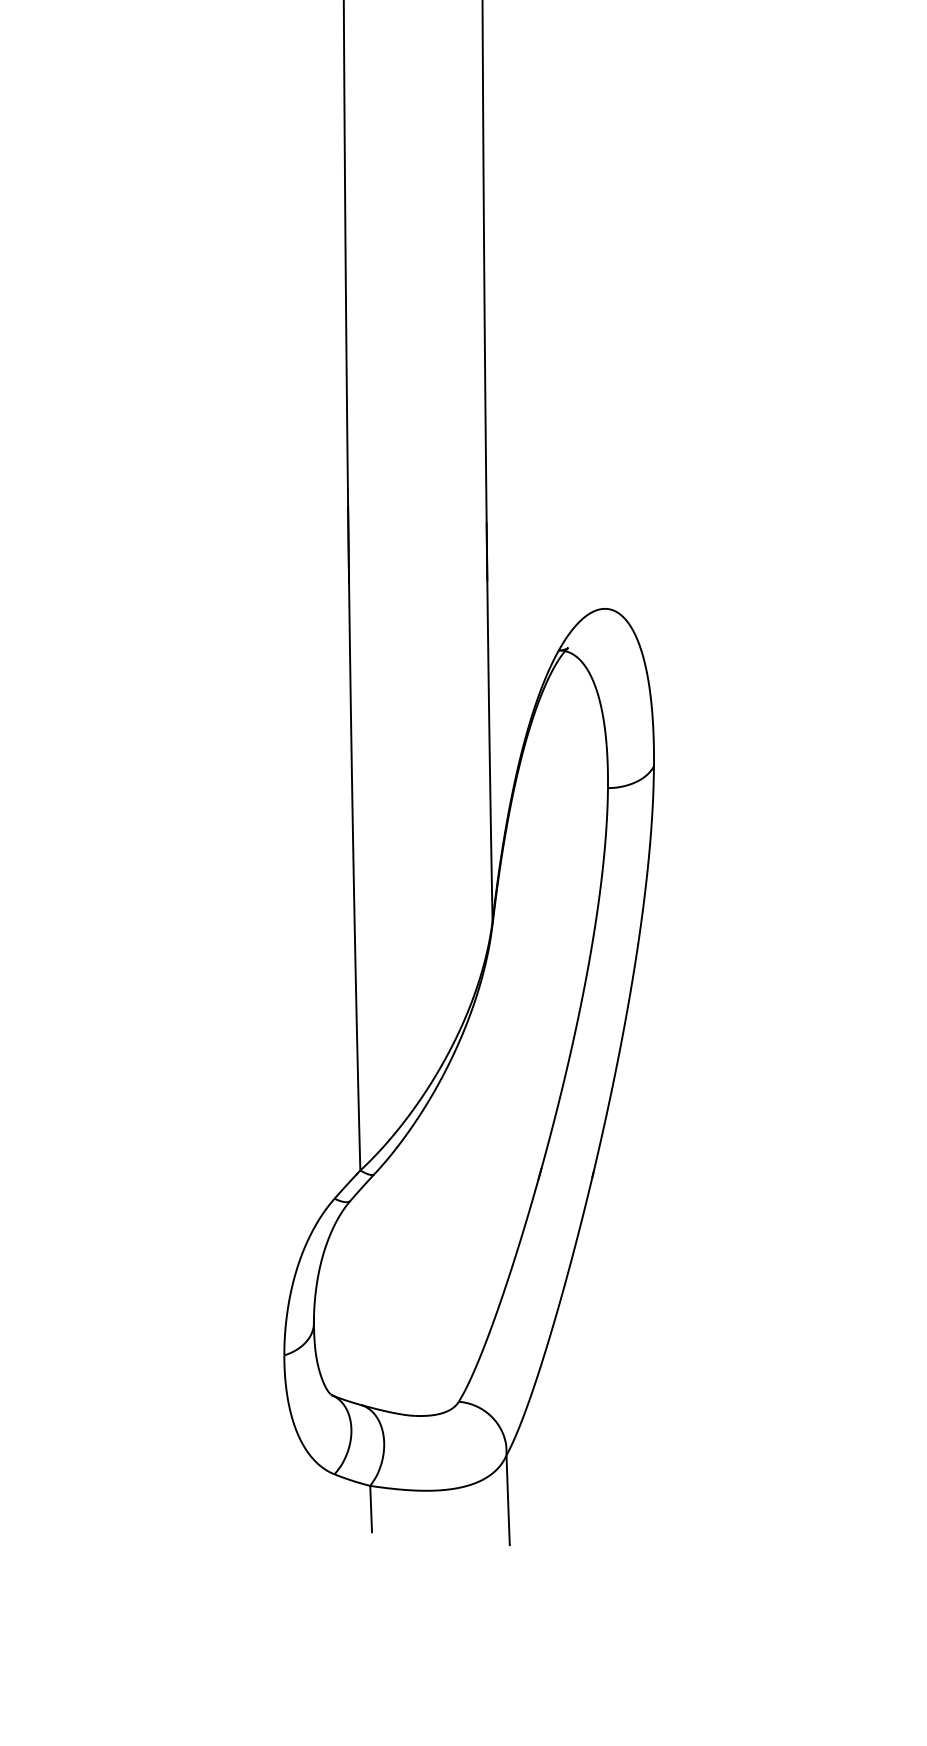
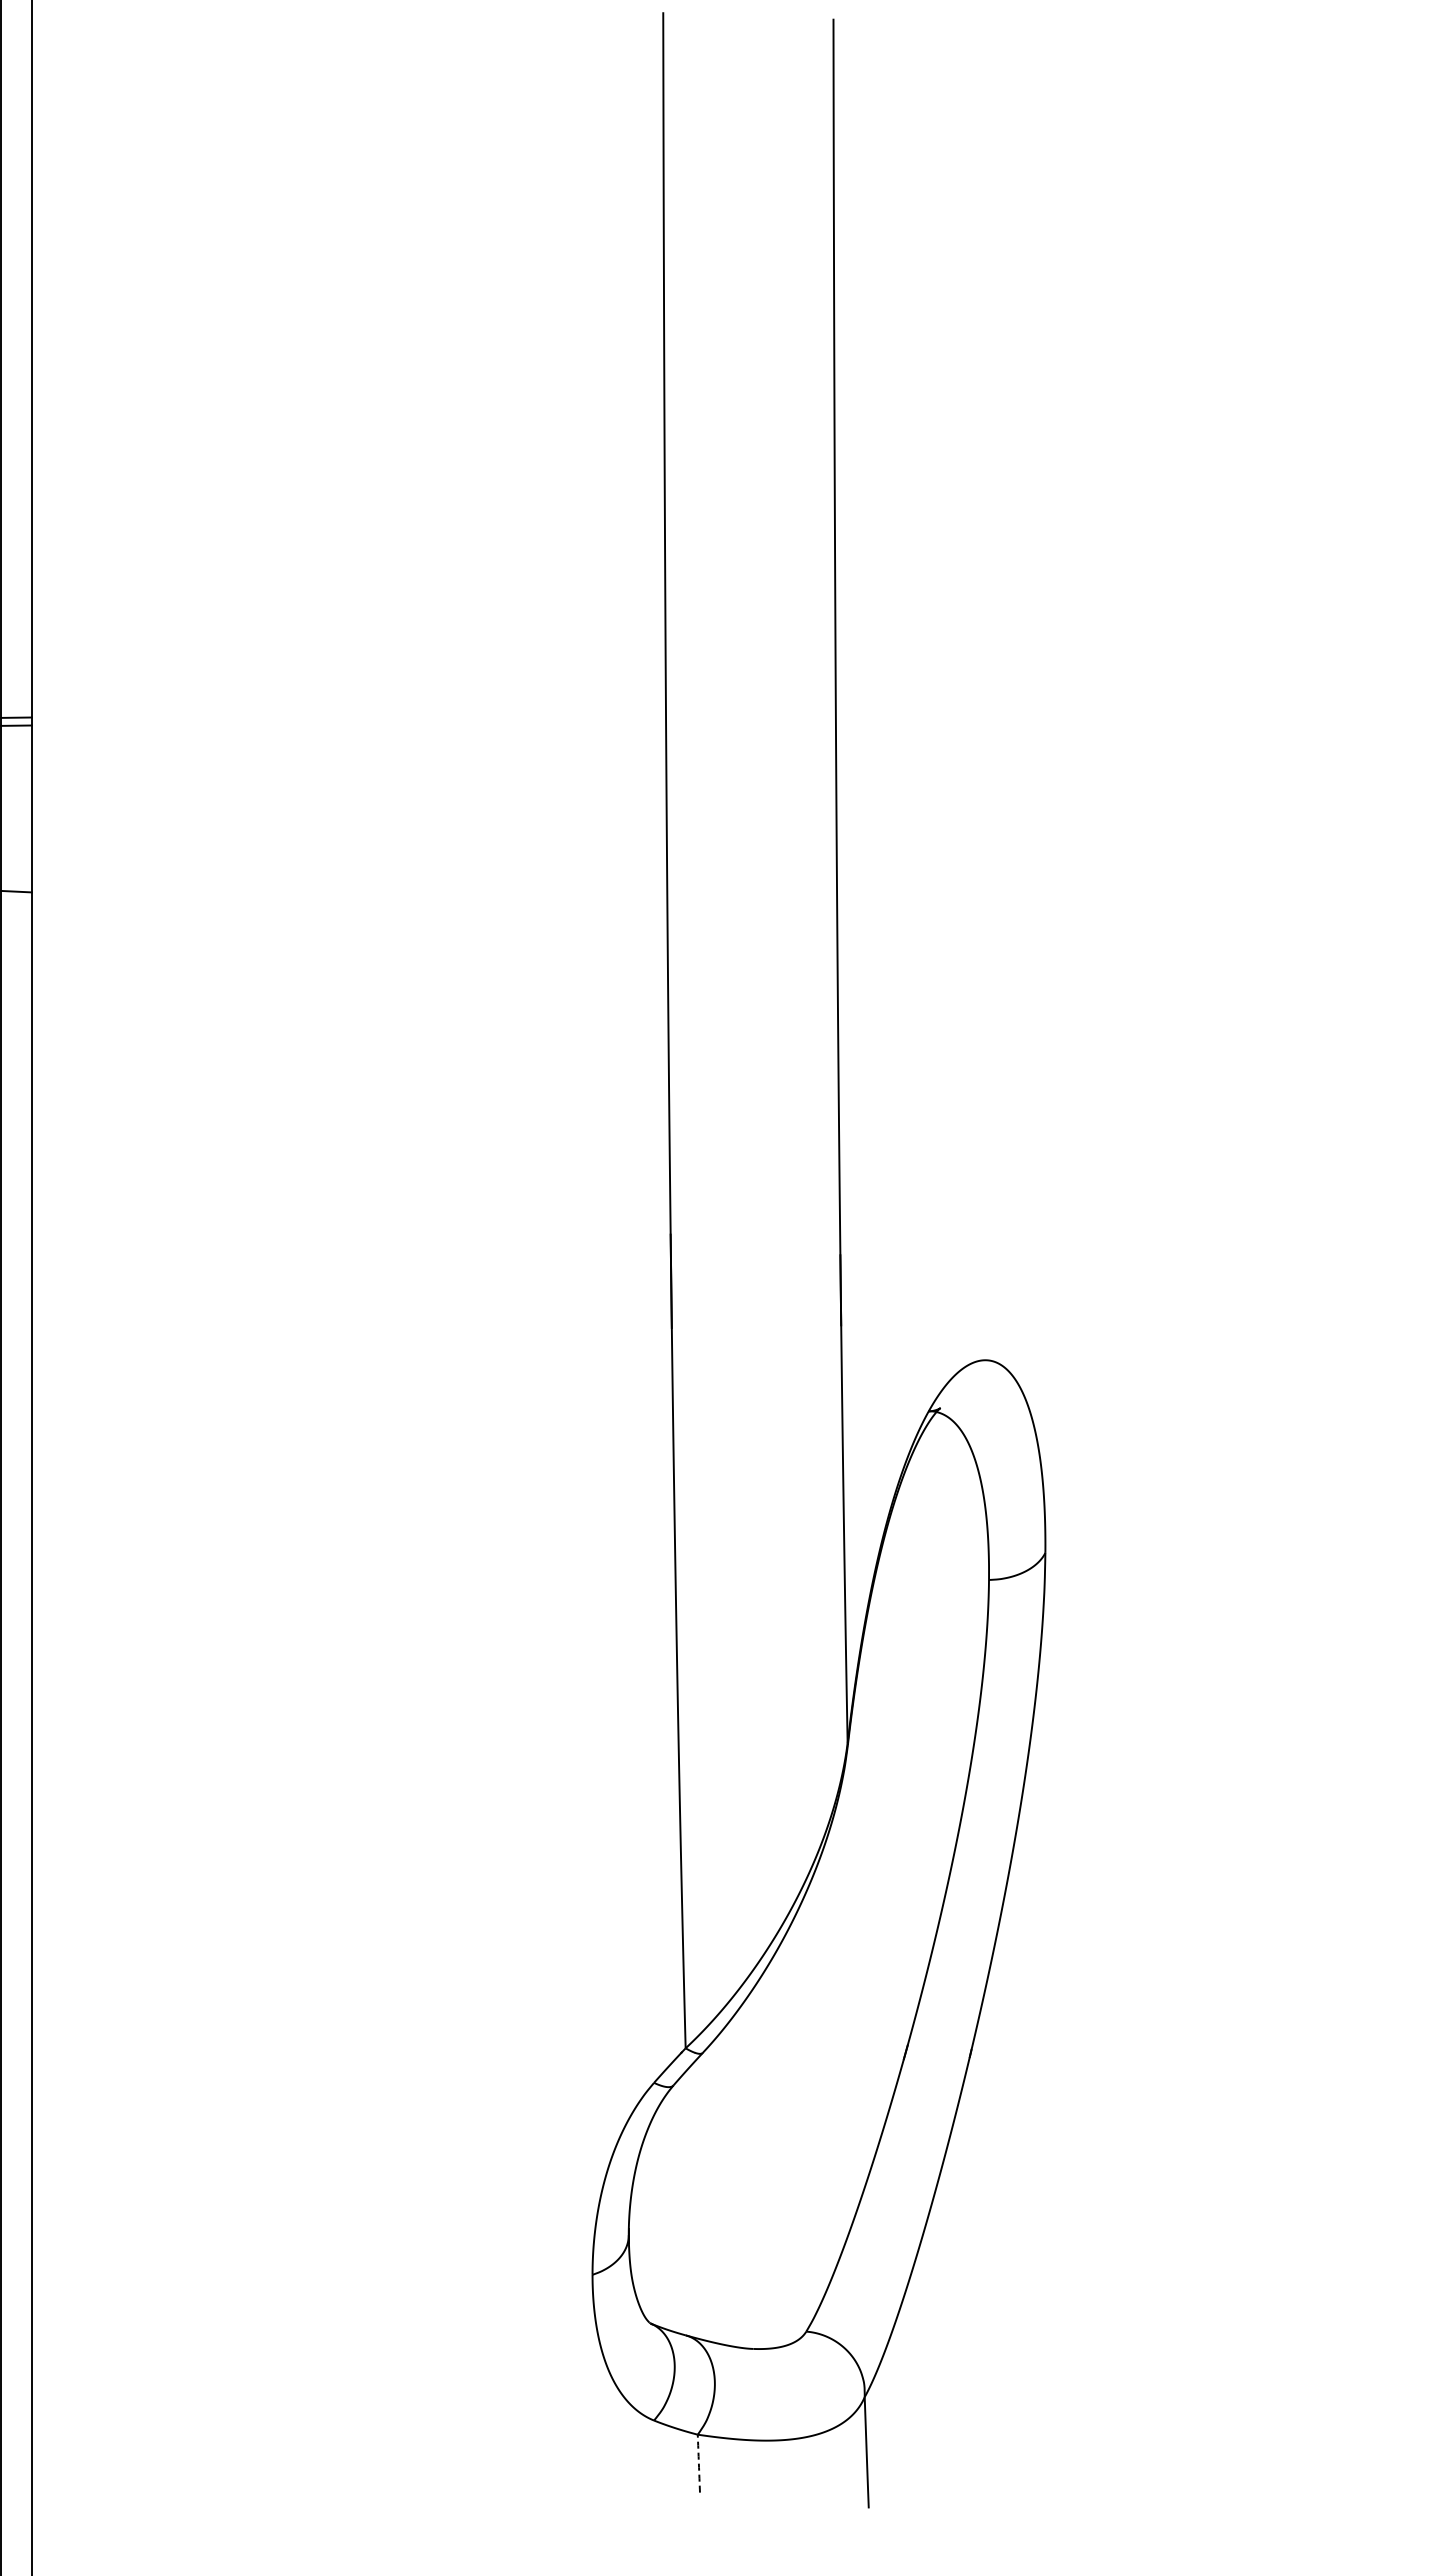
line: (370, 1509) -> (698, 2463), solid -> dashed

